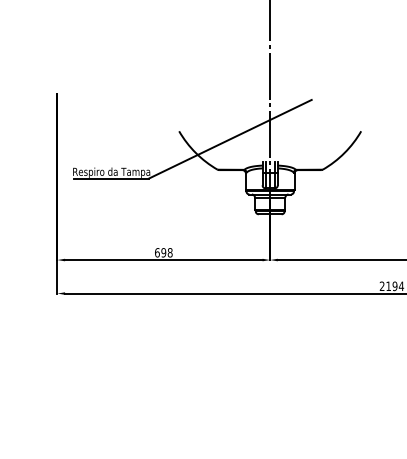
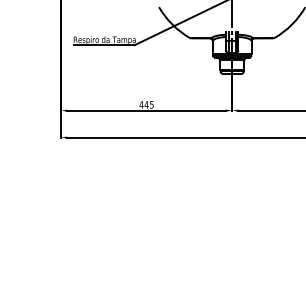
text: (163, 252) -> (146, 104), 698 -> 445

